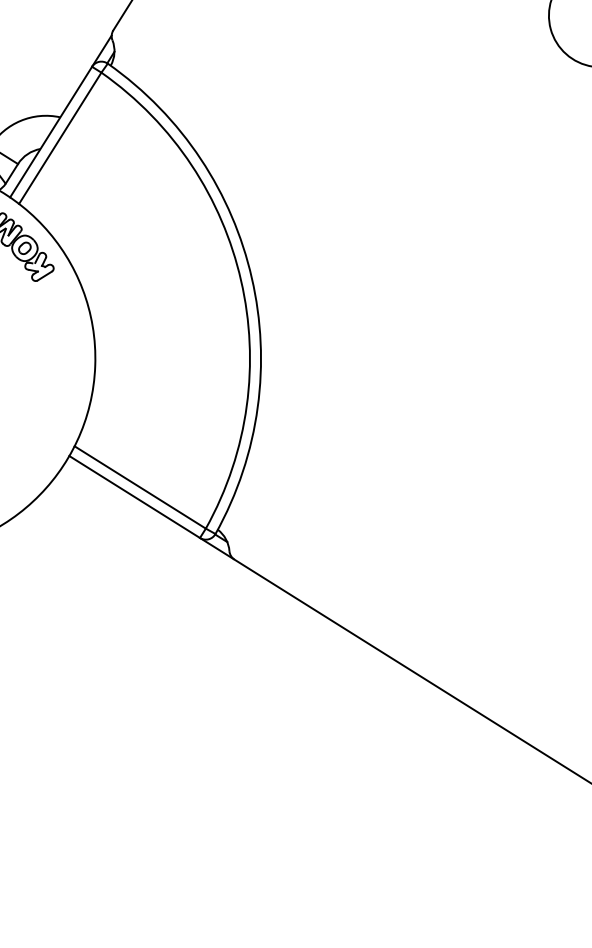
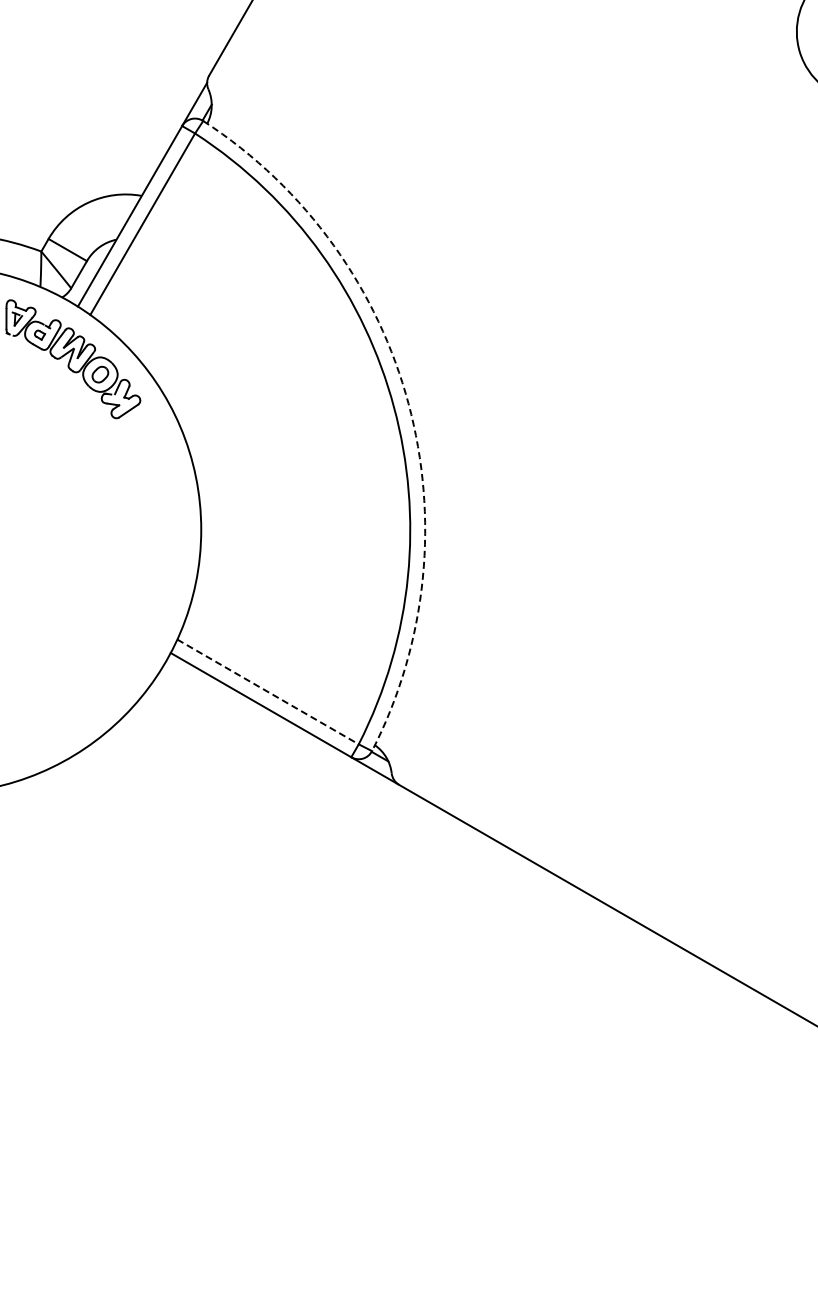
arc: (251, 278) -> (408, 403), solid -> dashed
line: (140, 487) -> (268, 691), solid -> dashed

